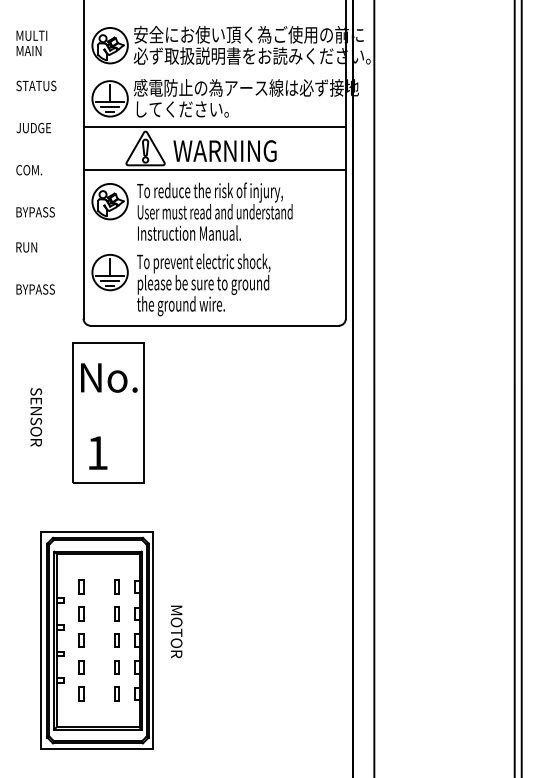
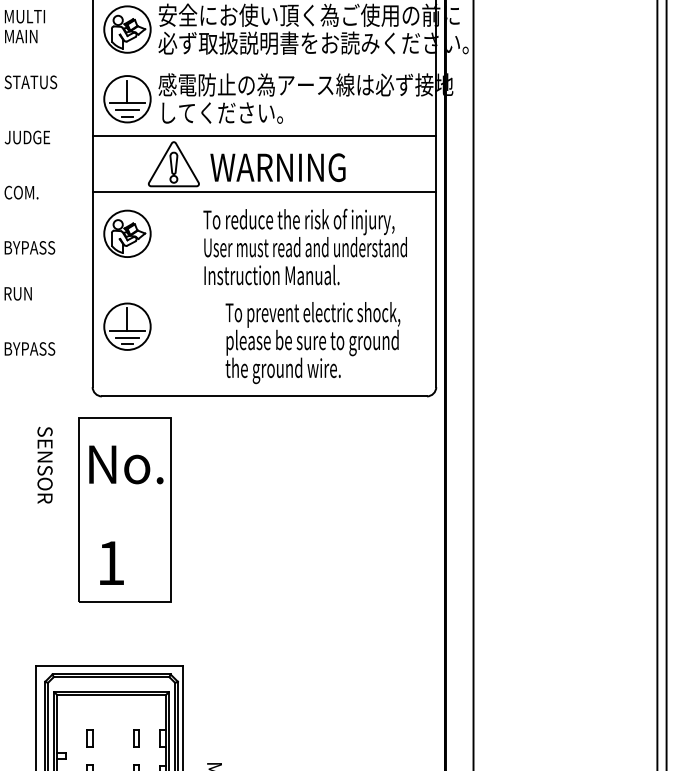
text: (214, 211) -> (304, 246), moved
text: (203, 284) -> (312, 342), moved
text: (36, 417) -> (45, 465), moved

